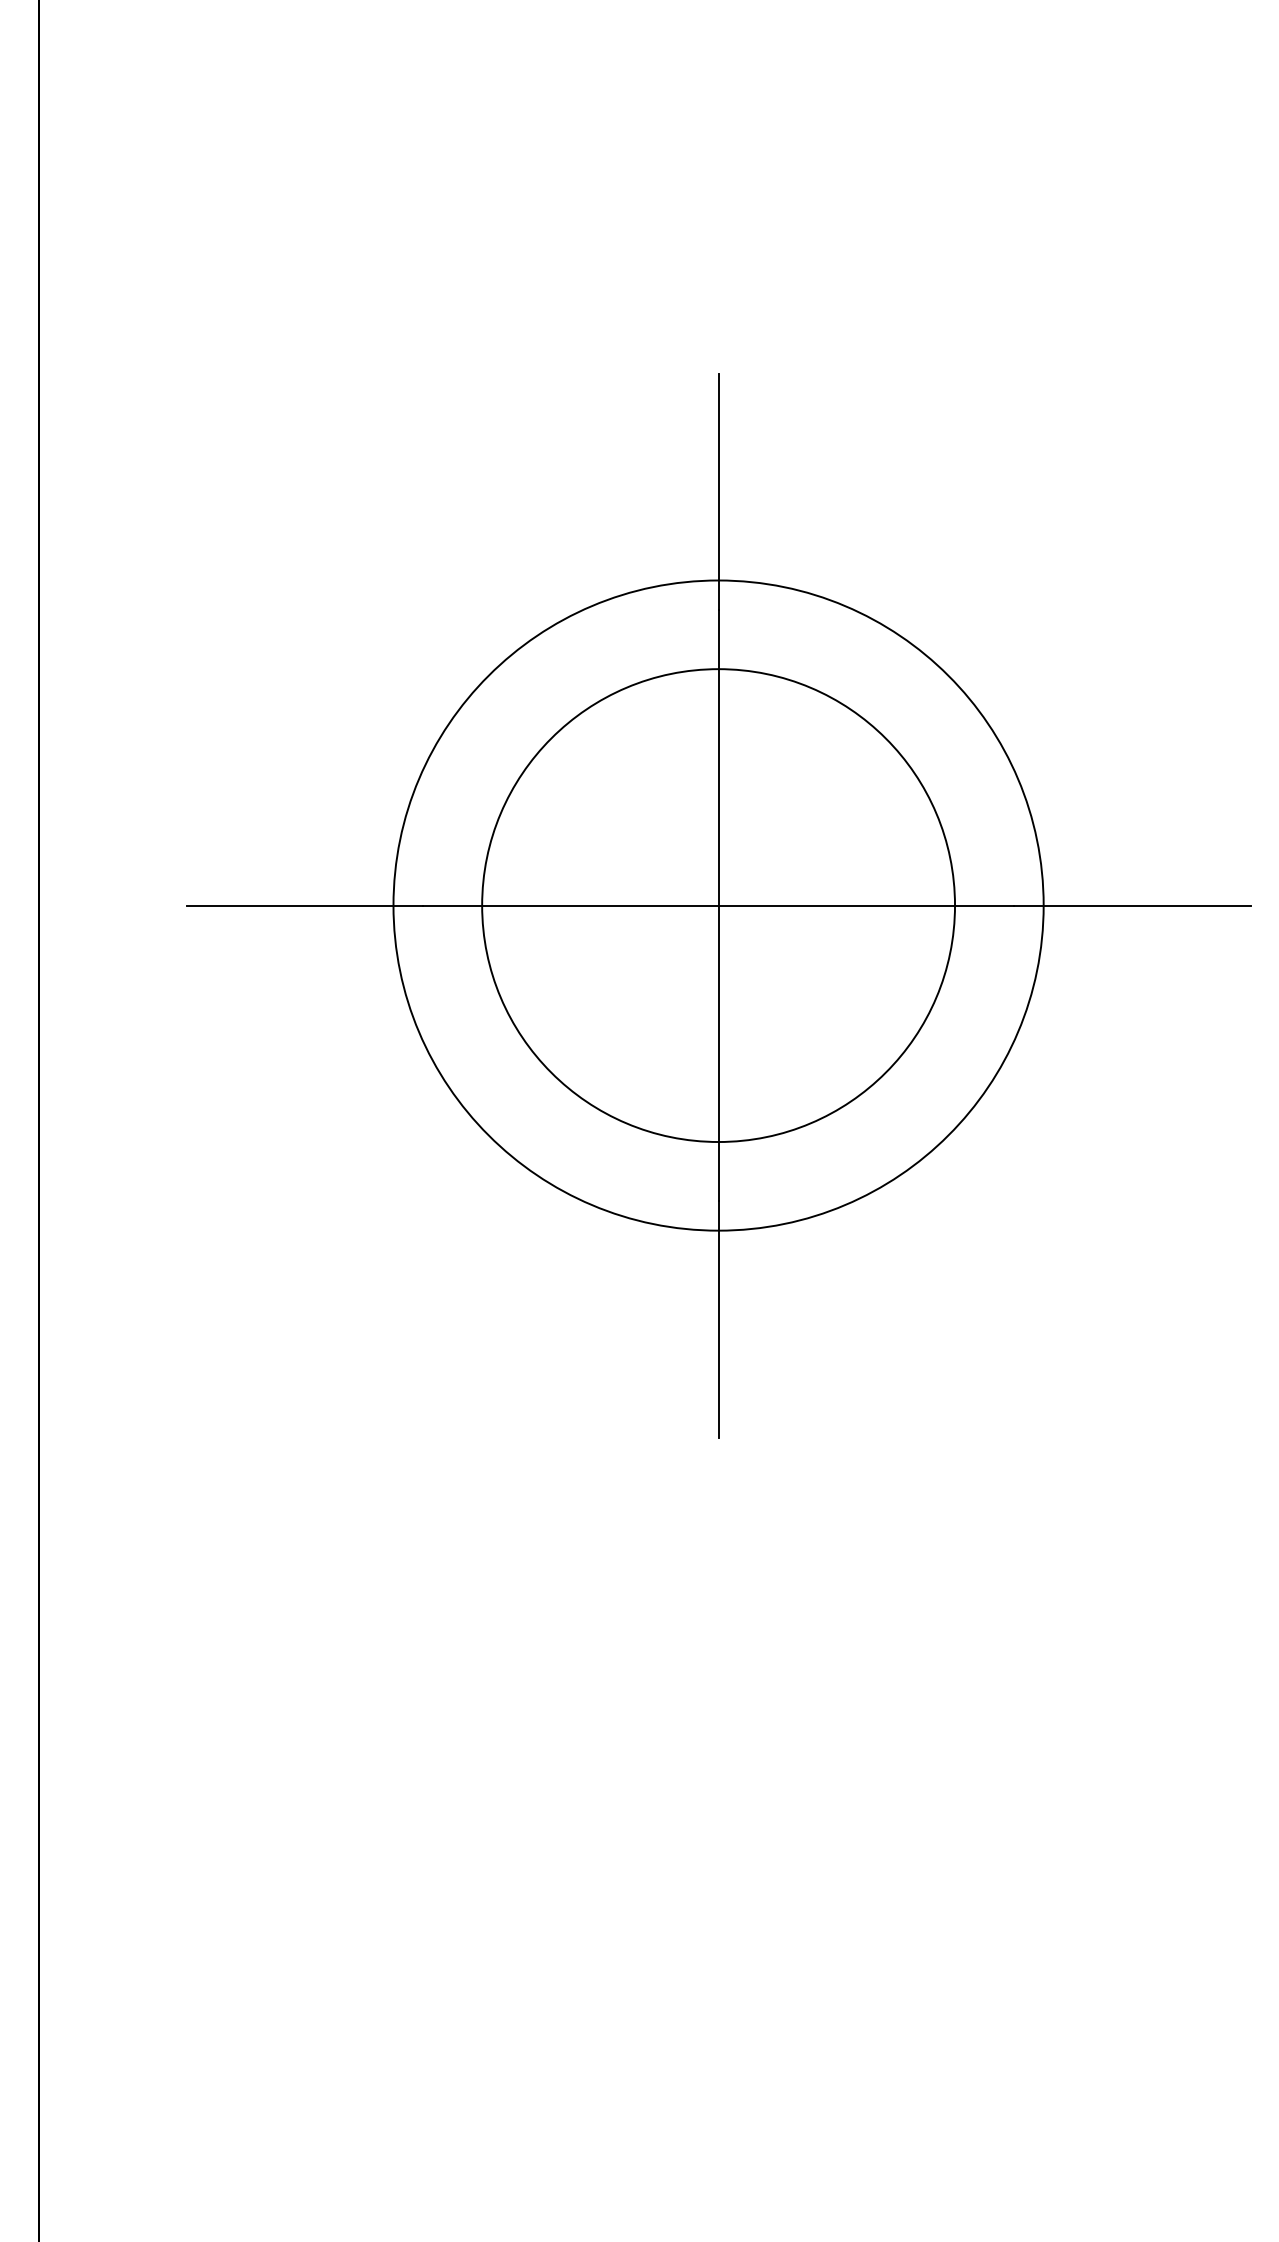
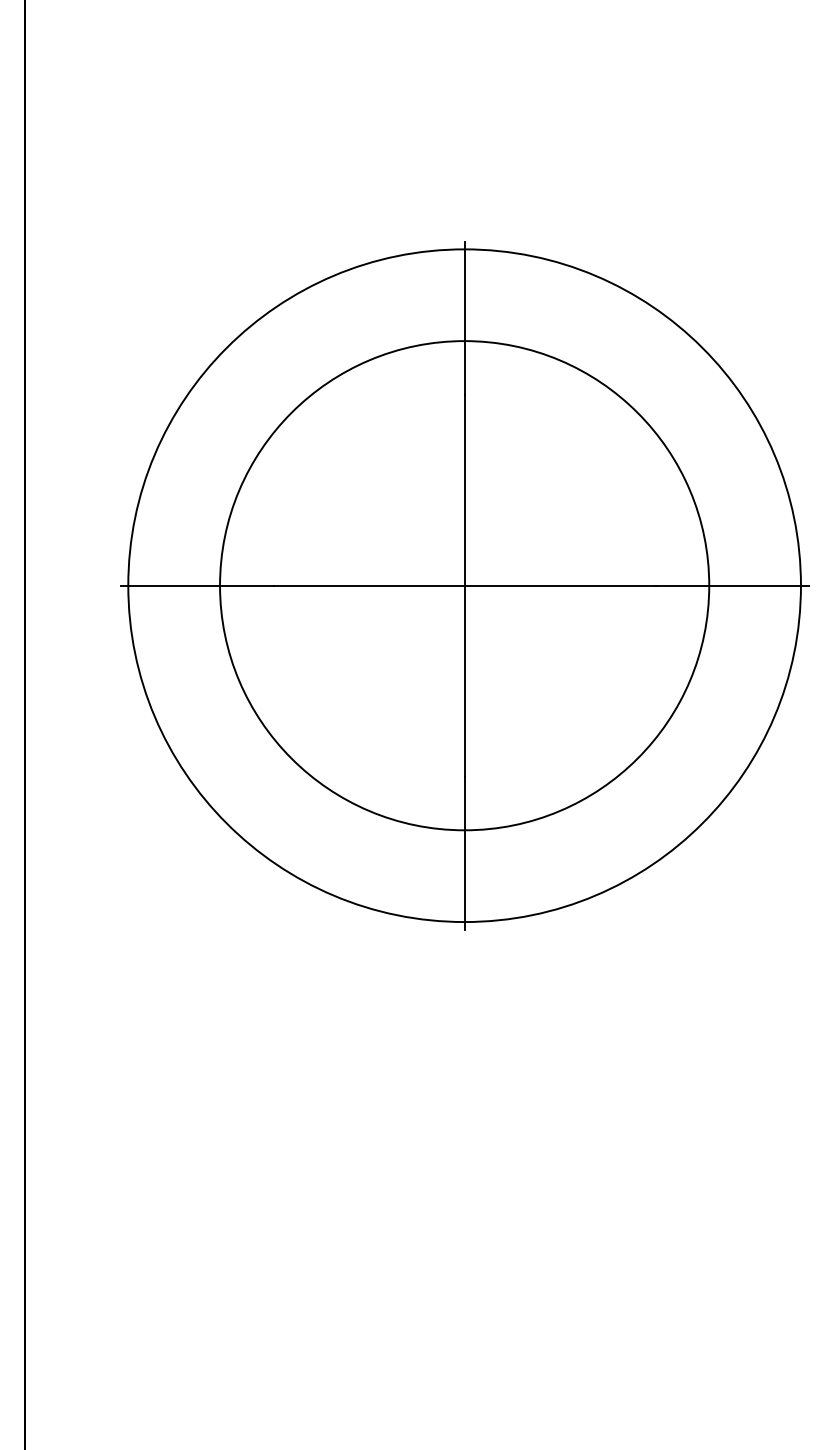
circle: (718, 905) -> (464, 585), size x1.6
circle: (718, 905) -> (464, 585), size x1.6

